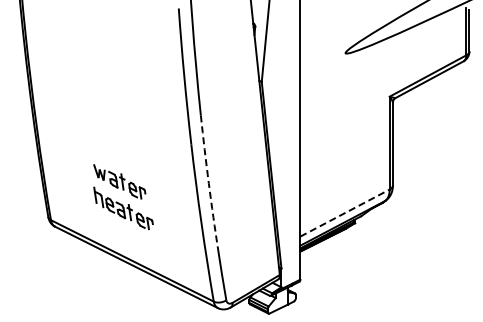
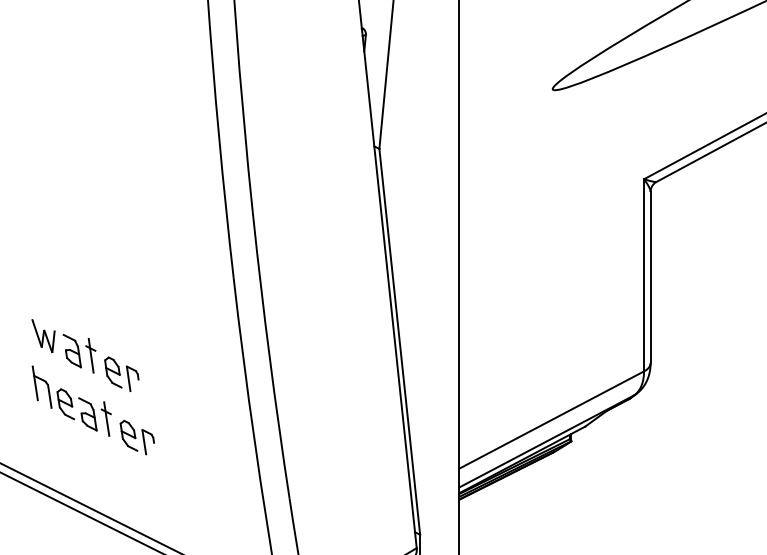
arc: (208, 183) -> (269, 358), dashed -> solid
line: (345, 212) -> (552, 418), dashed -> solid

